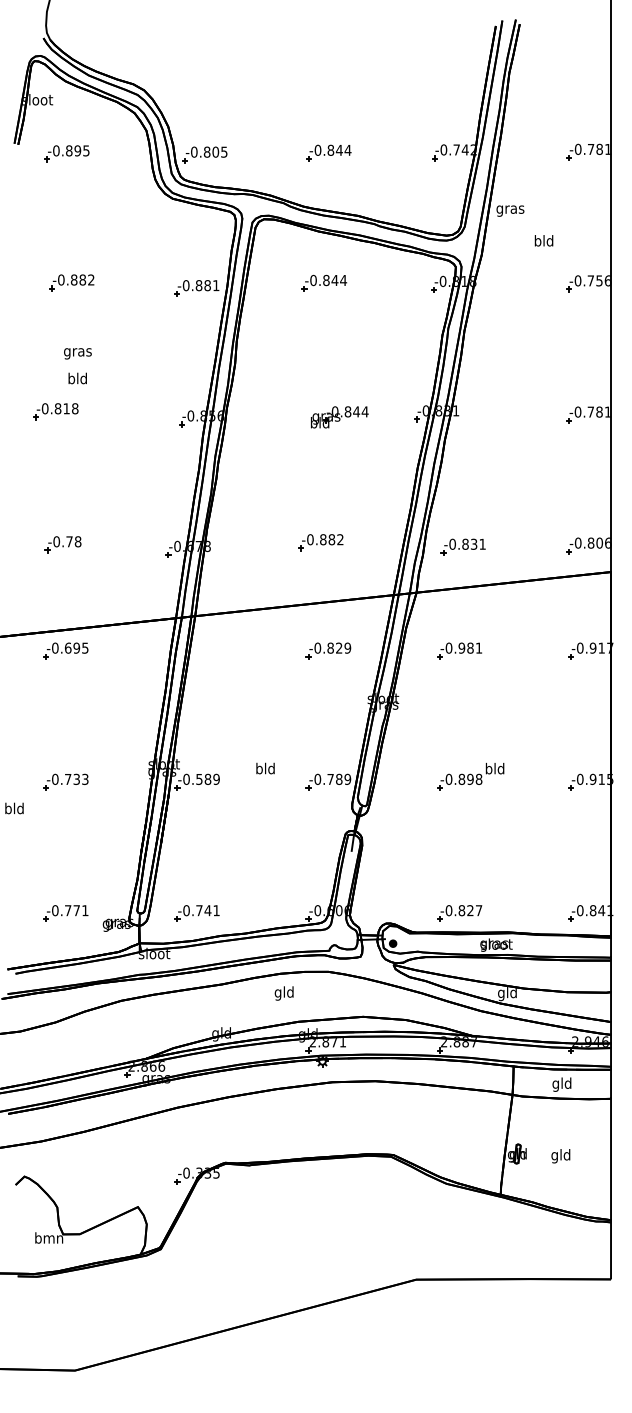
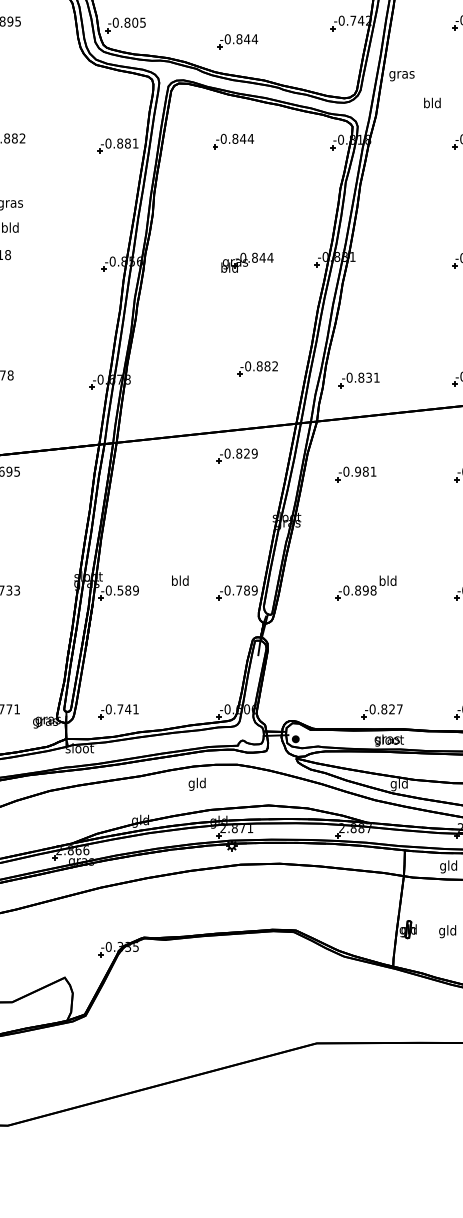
part: (328, 152) -> (237, 41), moved
part: (320, 542) -> (257, 368), moved
part: (328, 650) -> (237, 455), moved
part: (459, 913) -> (382, 711), moved

